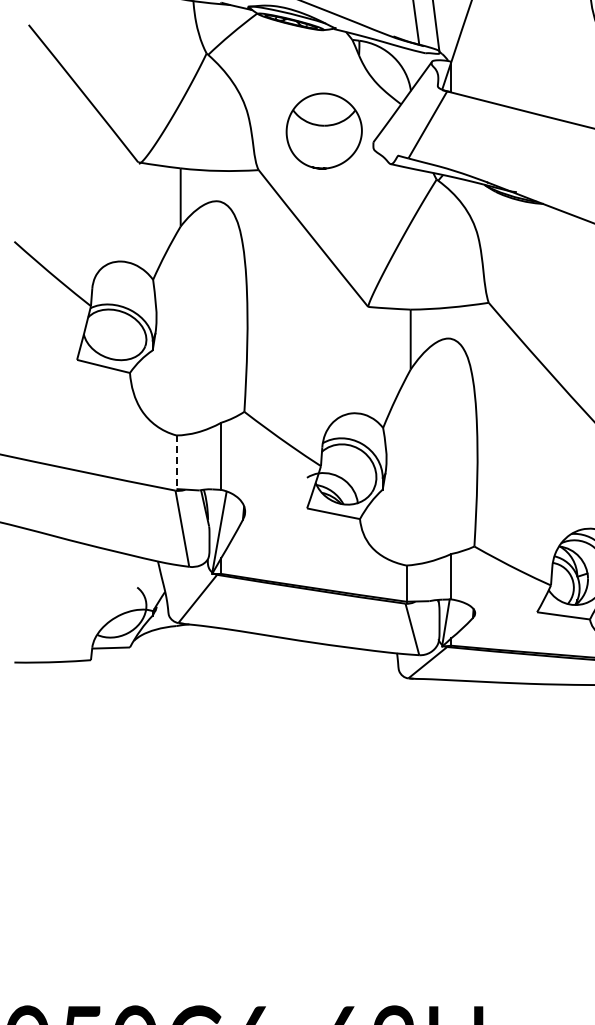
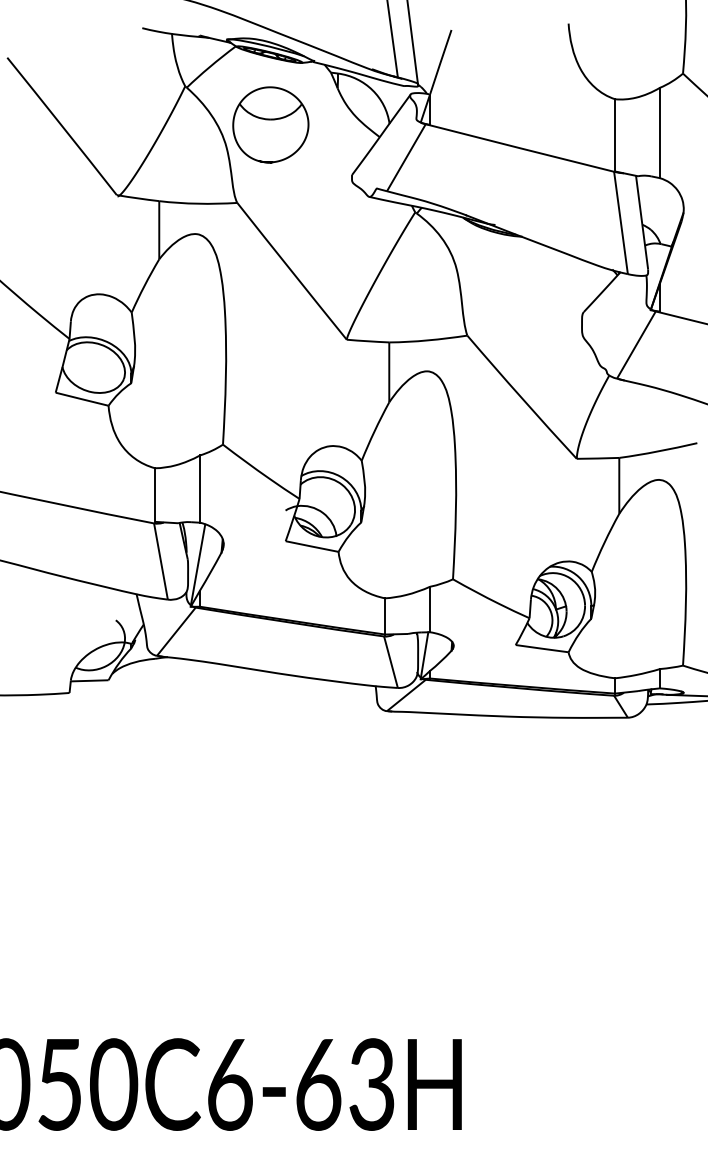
part: (323, 130) -> (270, 124), moved
line: (176, 462) -> (155, 495), dashed -> solid

